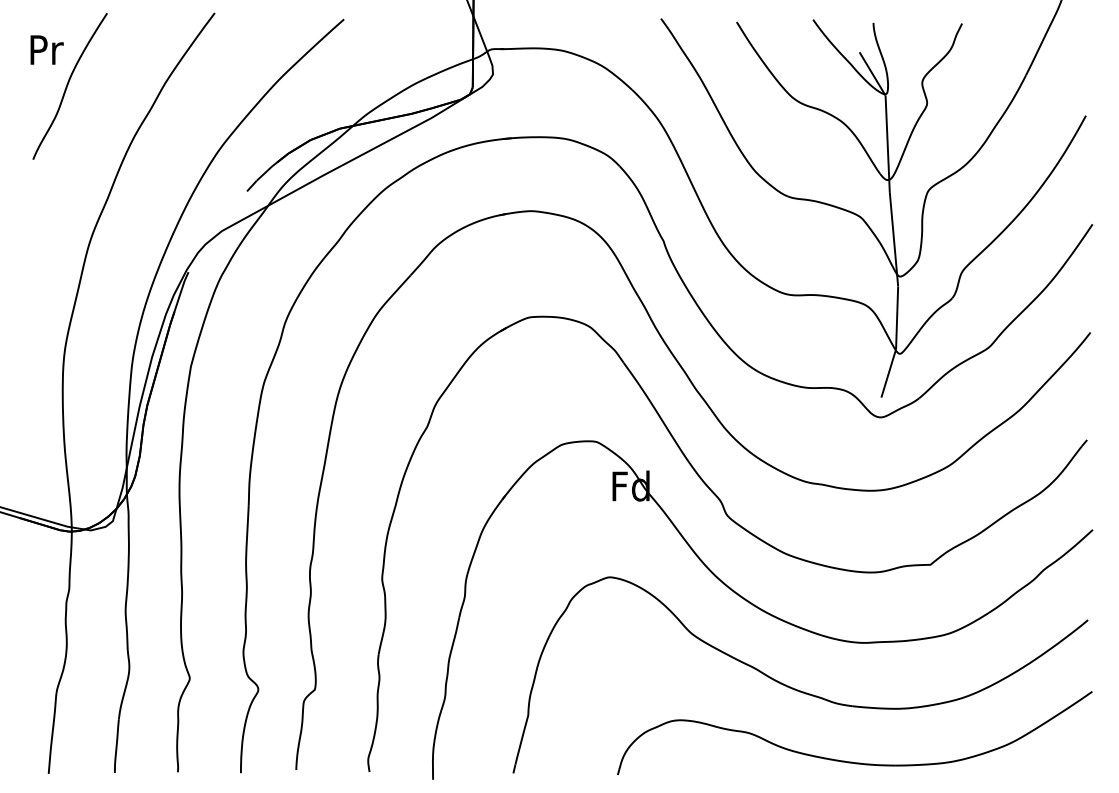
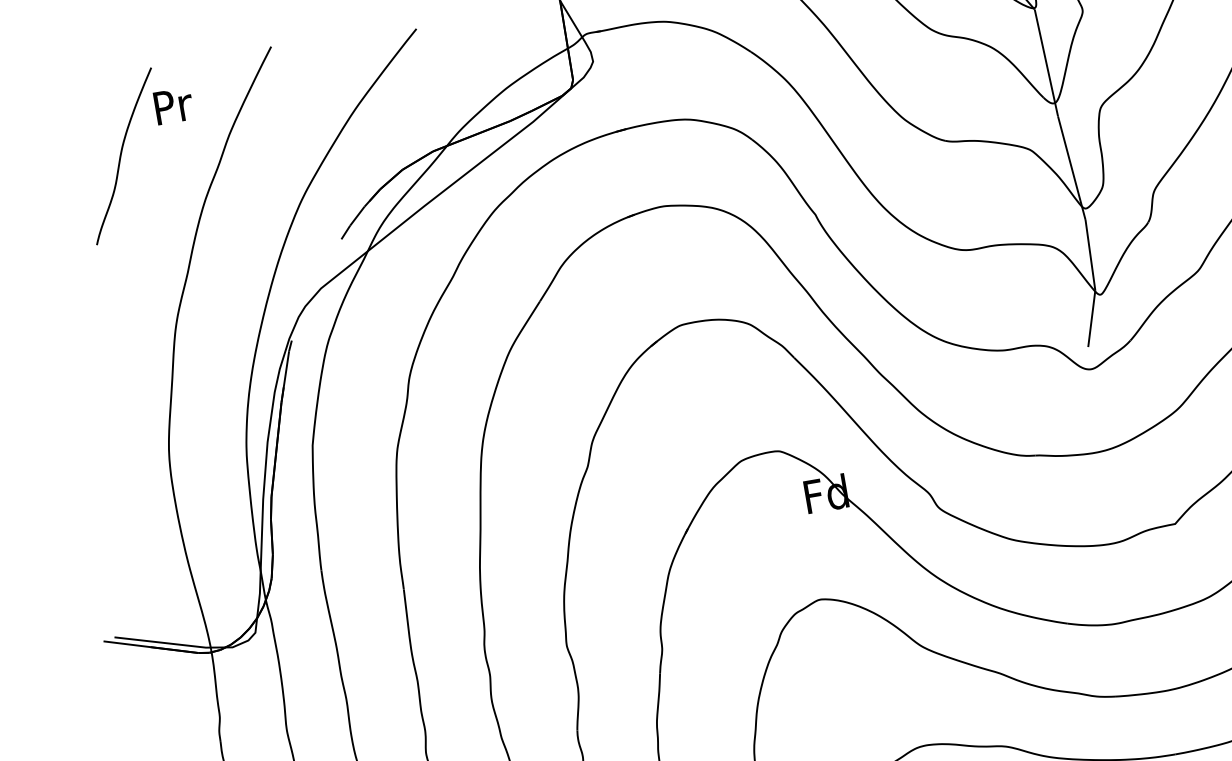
text: (46, 49) -> (173, 105), moved

